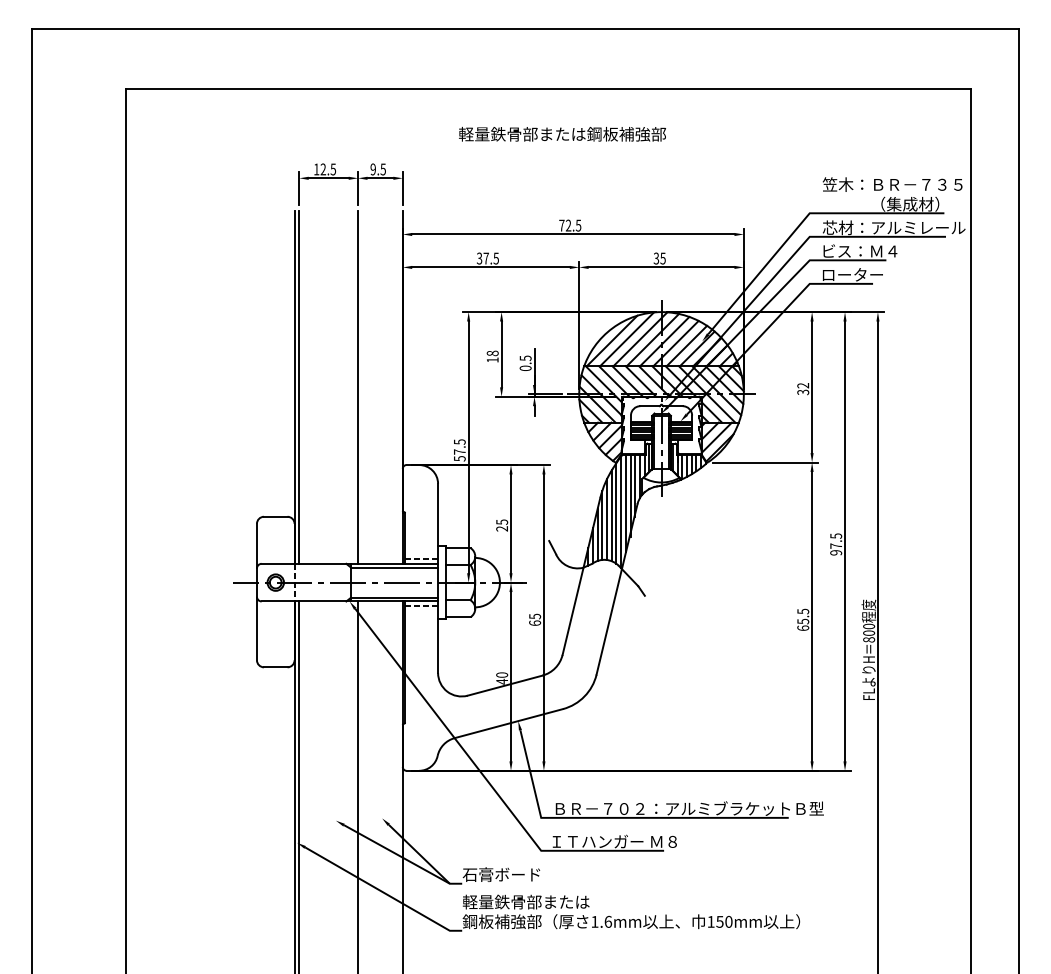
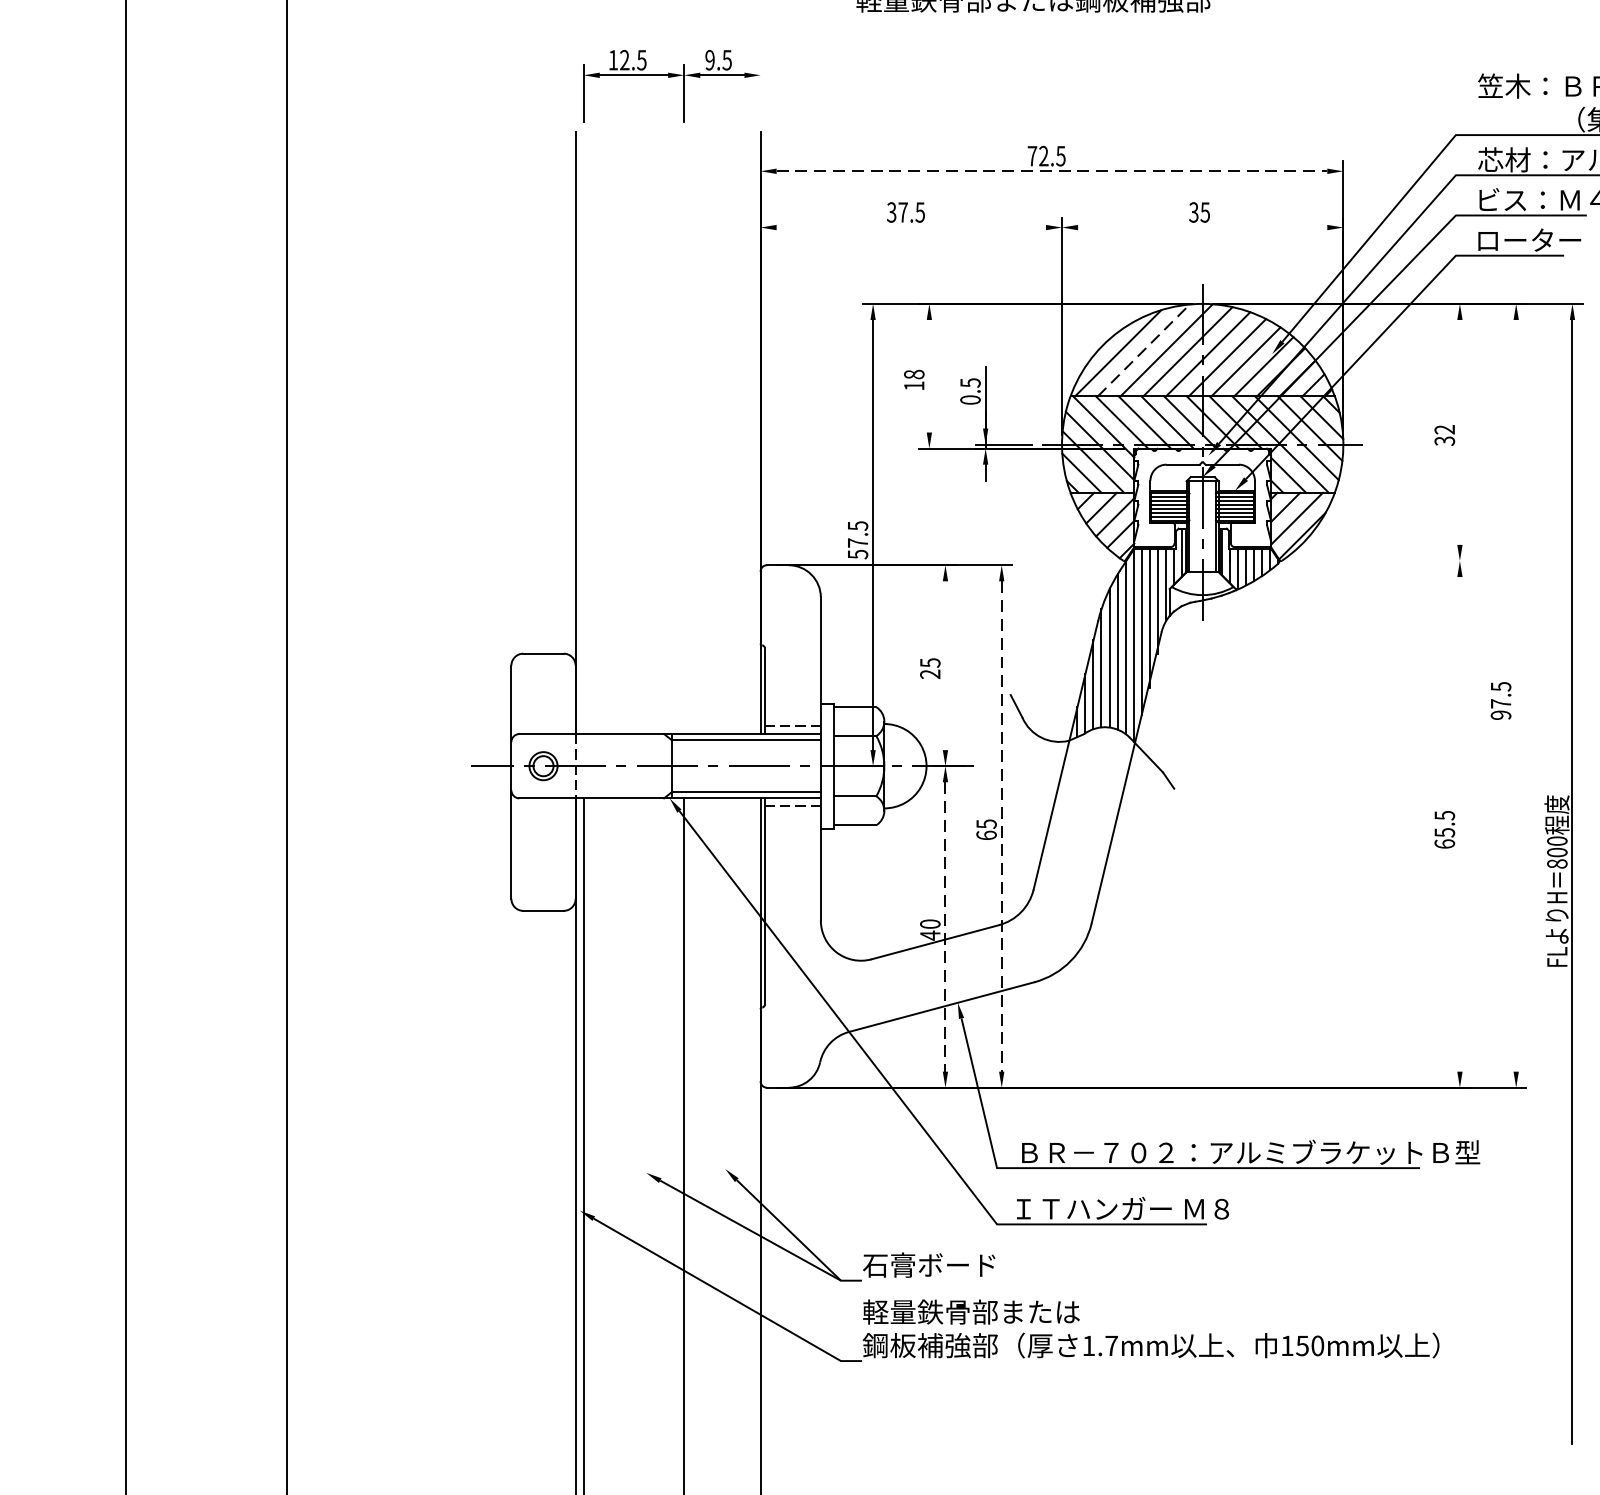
line: (402, 188) -> (760, 92), removed
line: (573, 234) -> (1052, 171), solid -> dashed
line: (490, 267) -> (910, 227), removed
line: (661, 267) -> (1202, 227), removed
line: (627, 338) -> (1144, 349), solid -> dashed
line: (501, 354) -> (929, 376), removed
line: (299, 387) -> (584, 432), removed
line: (358, 387) -> (684, 432), removed
line: (812, 387) -> (1460, 432), removed
line: (765, 462) -> (1380, 560), removed
line: (511, 523) -> (946, 665), removed
line: (845, 541) -> (1517, 695), removed
line: (812, 616) -> (1460, 824), removed
line: (543, 618) -> (1000, 827), solid -> dashed
line: (511, 676) -> (946, 926), solid -> dashed
text: (608, 921) -> (1112, 1345), 1.6mm -> 1.7mm

